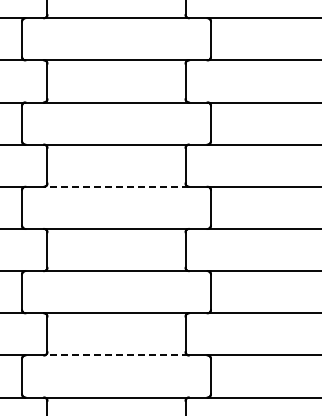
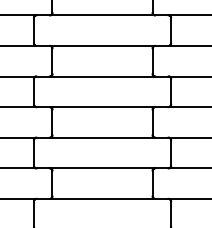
line: (116, 186) -> (102, 76), dashed -> solid
line: (116, 355) -> (102, 198), dashed -> solid

